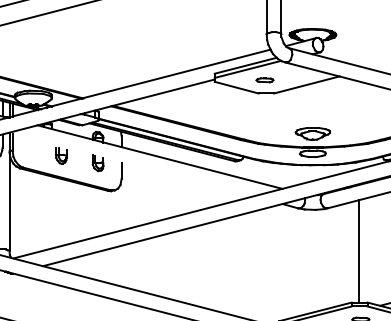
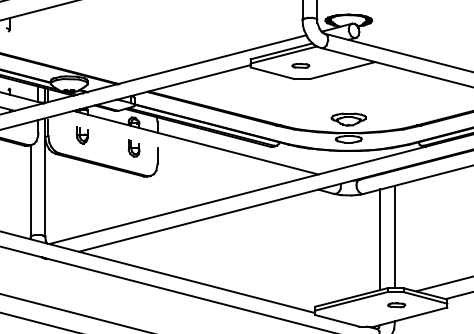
part: (60, 155) -> (81, 135), moved
line: (344, 253) -> (380, 239), added

